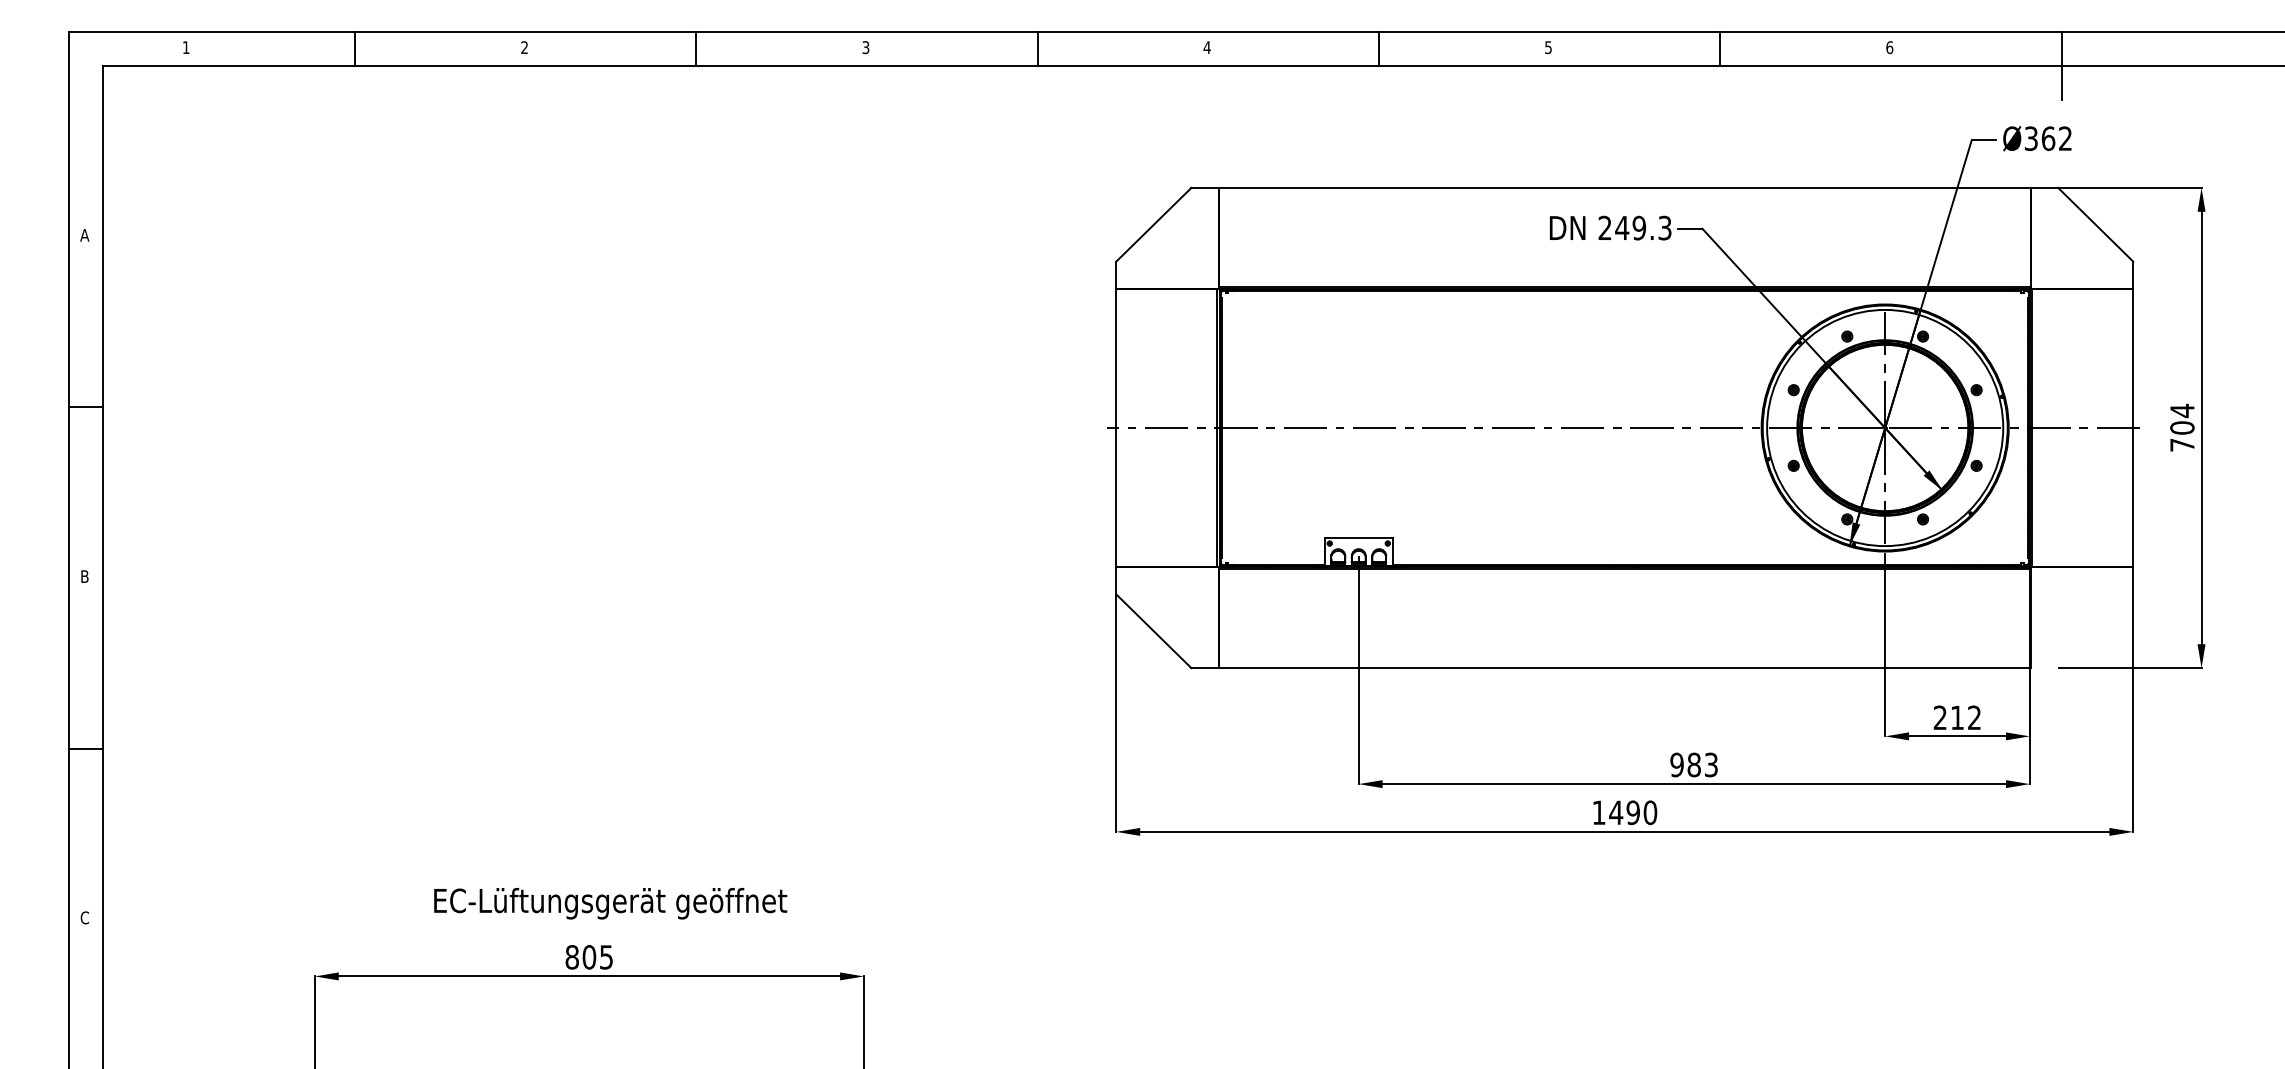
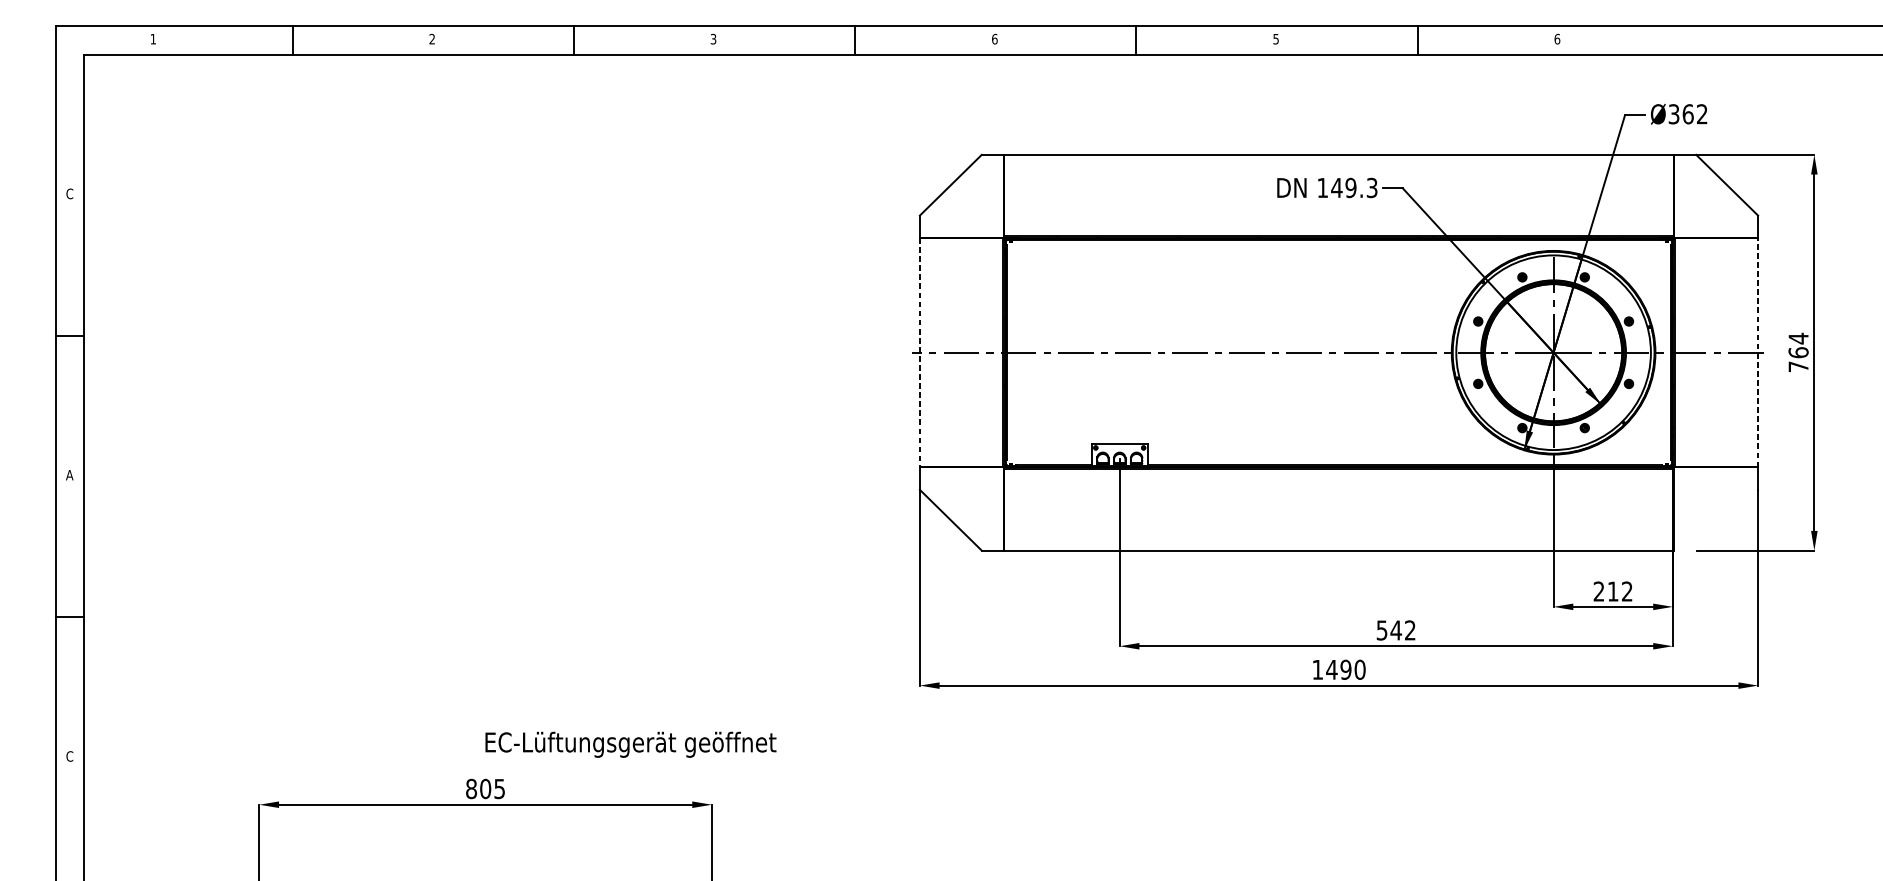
text: (1206, 47) -> (994, 39), 4 -> 6
line: (2061, 66) -> (1698, 54), removed
text: (1604, 227) -> (1322, 187), 249.3 -> 149.3
text: (84, 234) -> (69, 193), A -> C
line: (2133, 427) -> (1758, 352), solid -> dashed
text: (2182, 427) -> (1798, 352), 704 -> 764
line: (1116, 428) -> (920, 353), solid -> dashed
text: (84, 576) -> (69, 475), B -> A
text: (1693, 764) -> (1395, 630), 983 -> 542
text: (610, 903) -> (630, 744), moved

